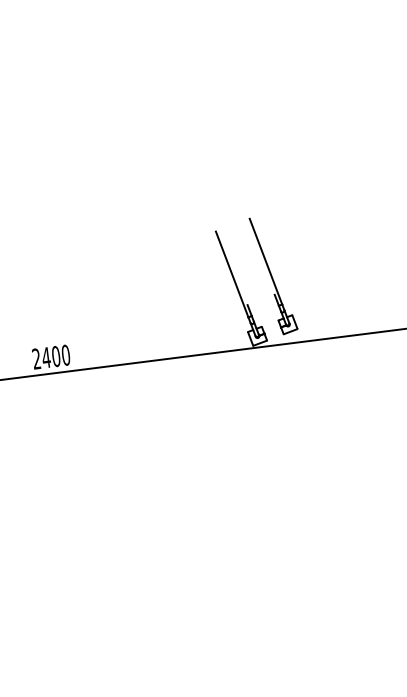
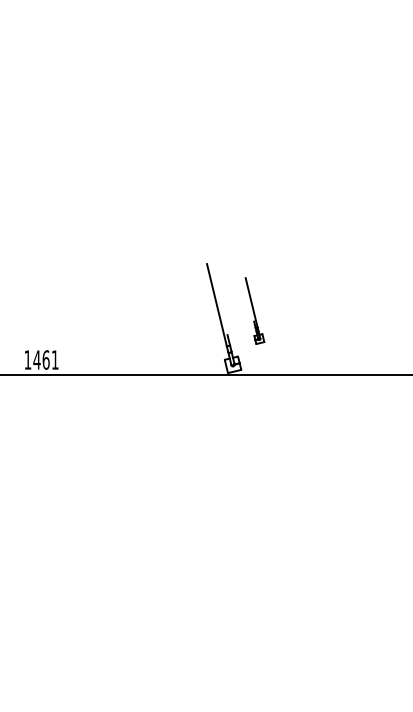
part: (273, 275) -> (254, 310), size x0.6
text: (51, 356) -> (41, 359), 2400 -> 1461

